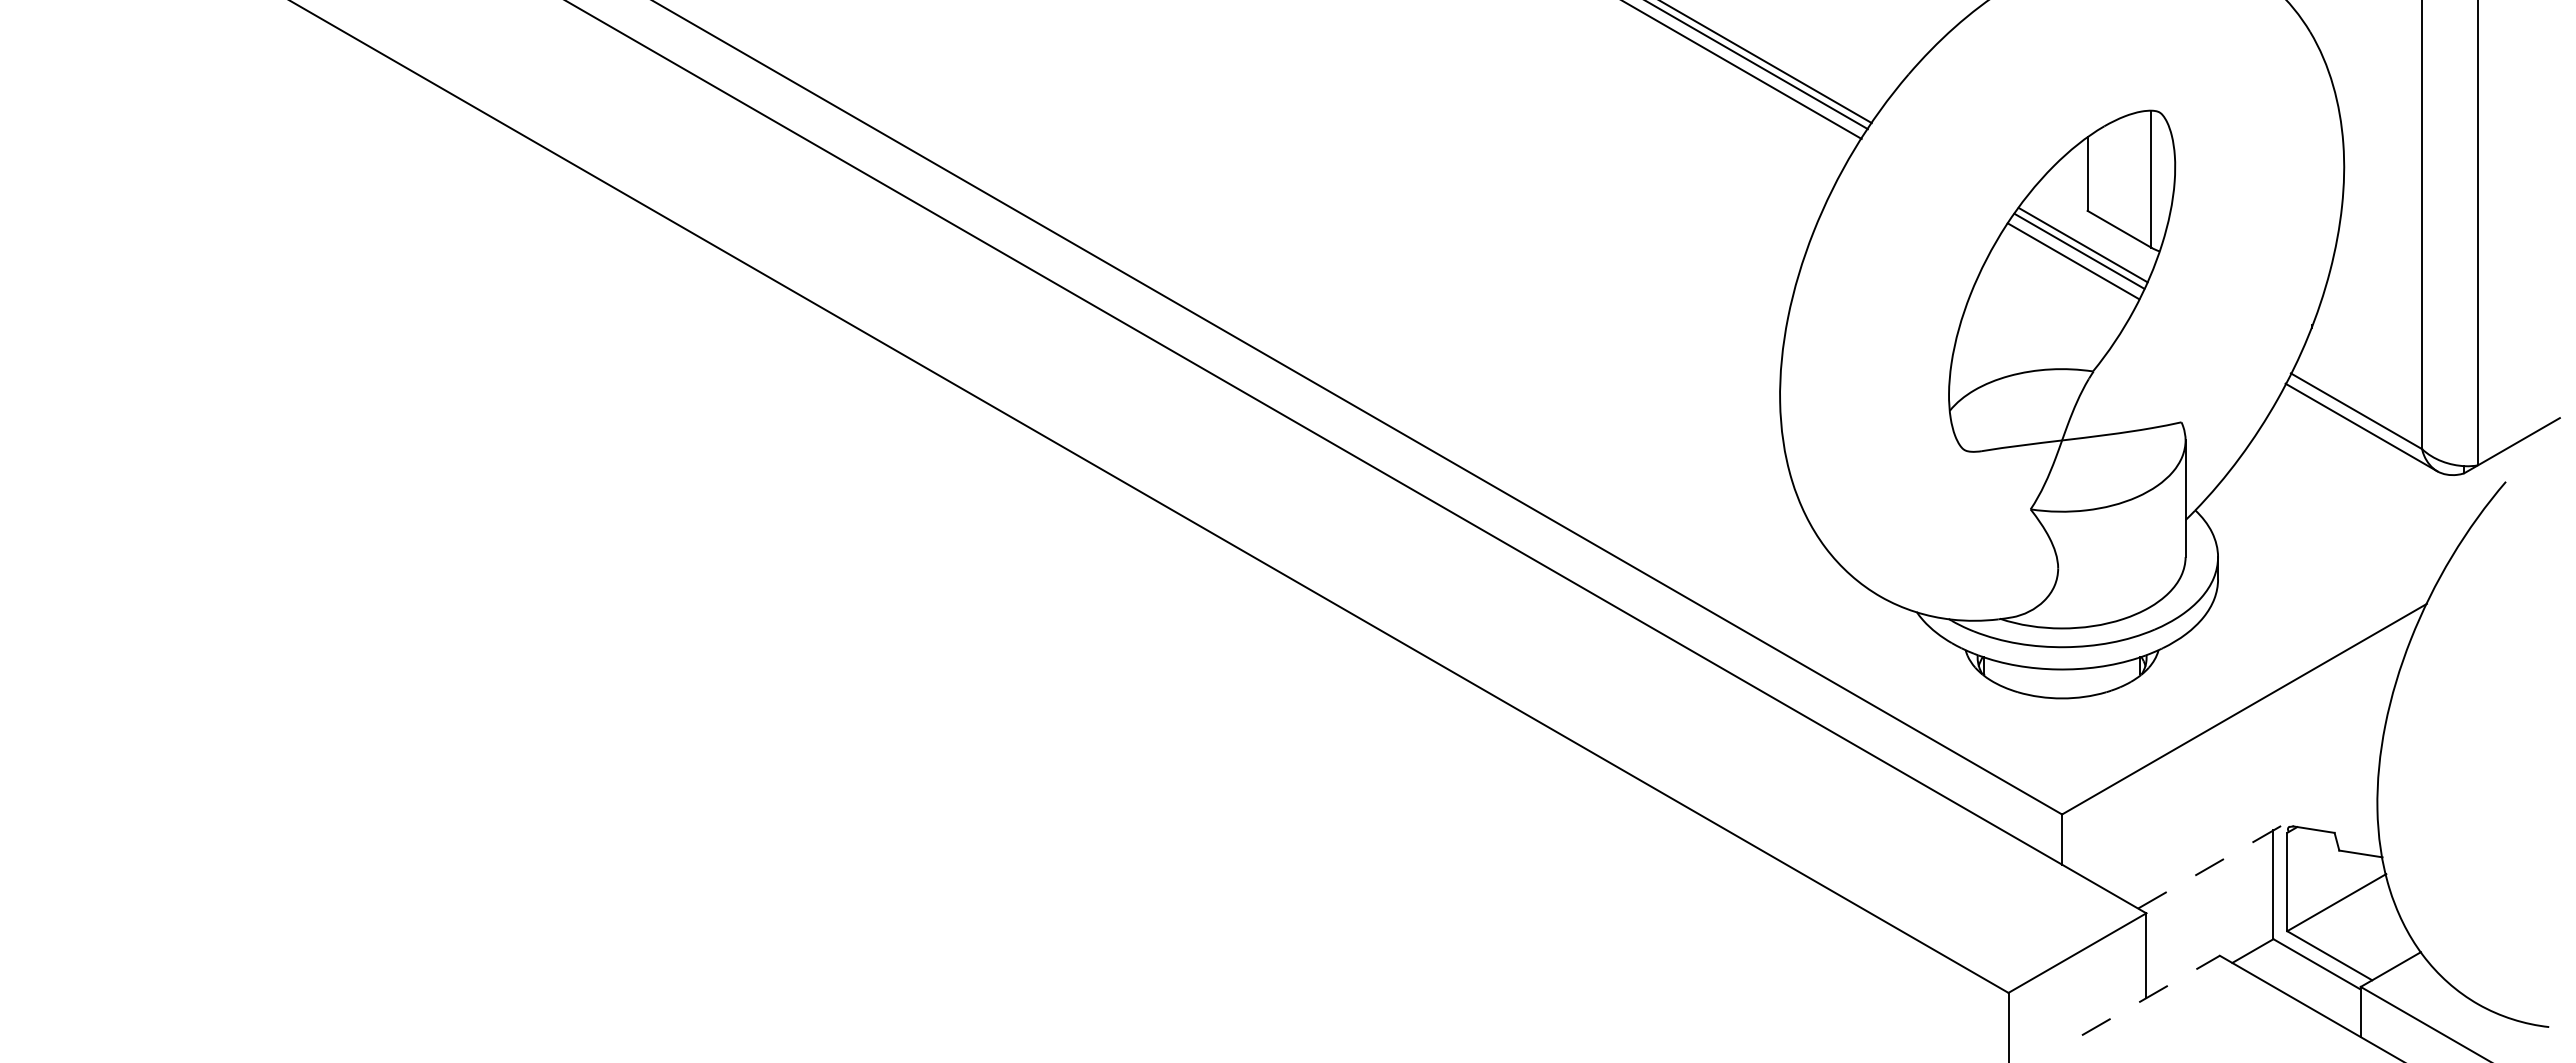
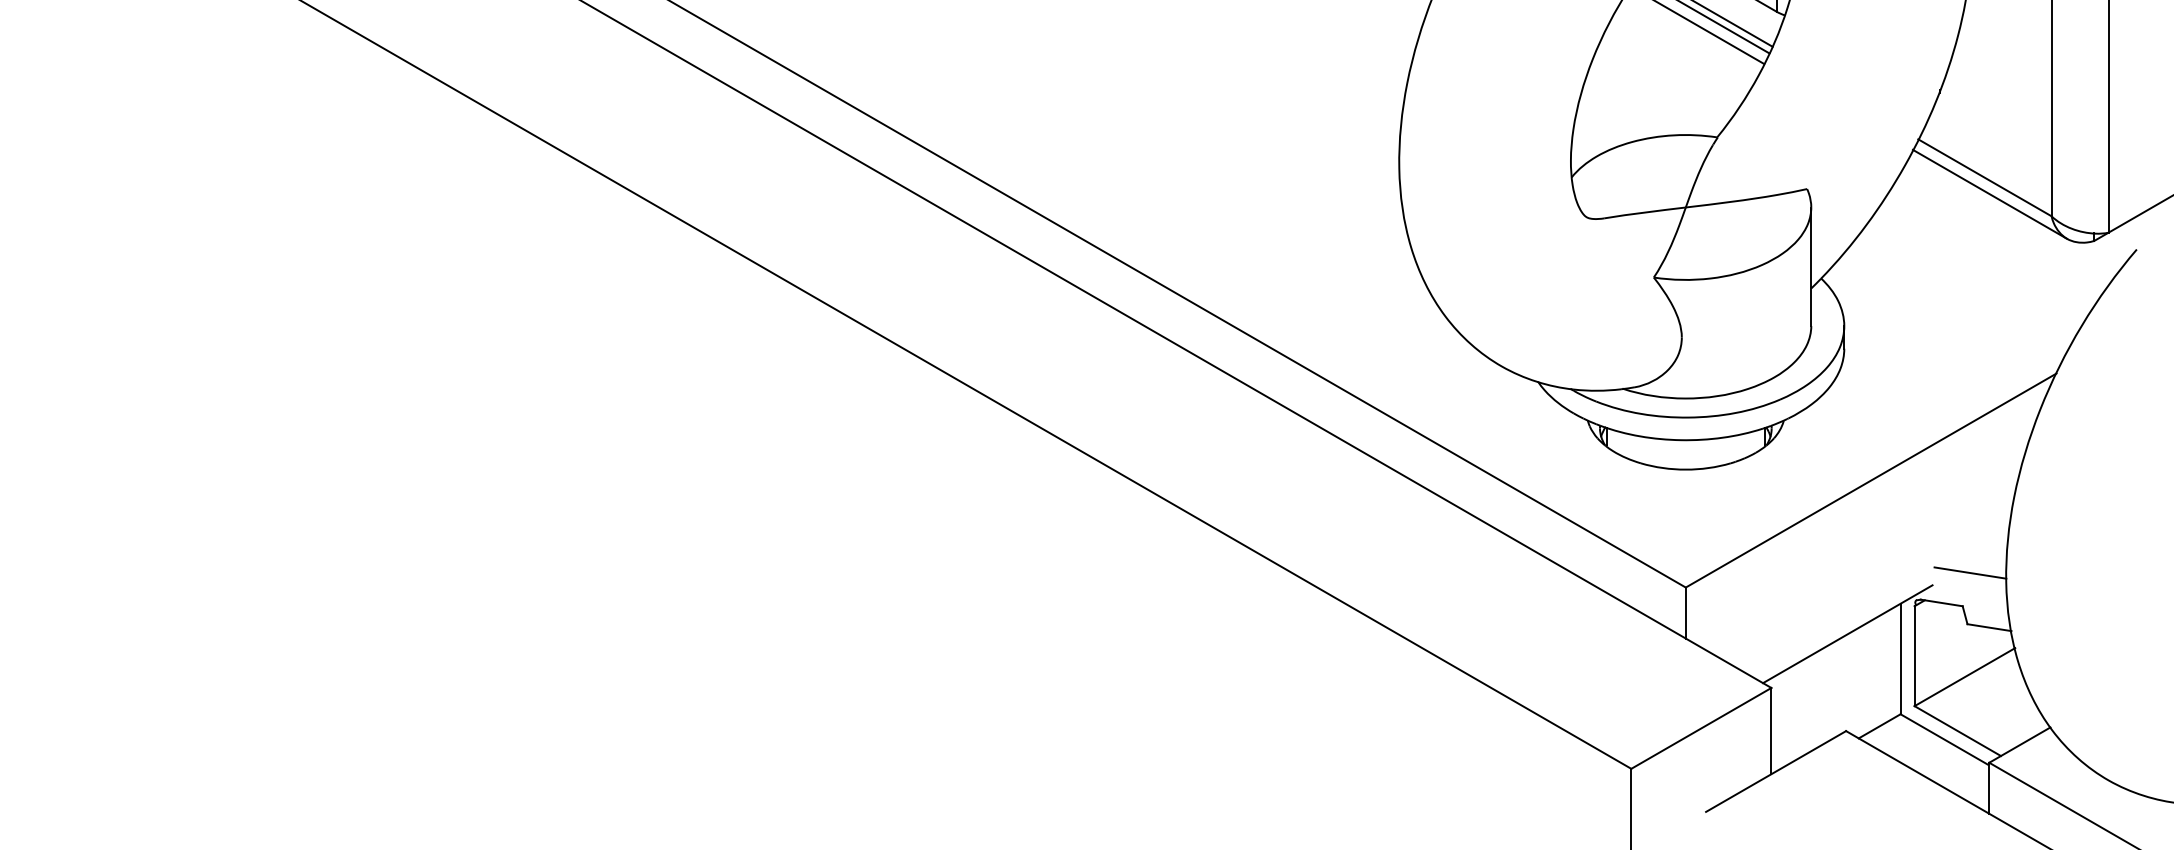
line: (2341, 799) -> (1969, 572), added
line: (2221, 860) -> (1847, 634), dashed -> solid
line: (2150, 995) -> (1775, 771), dashed -> solid

